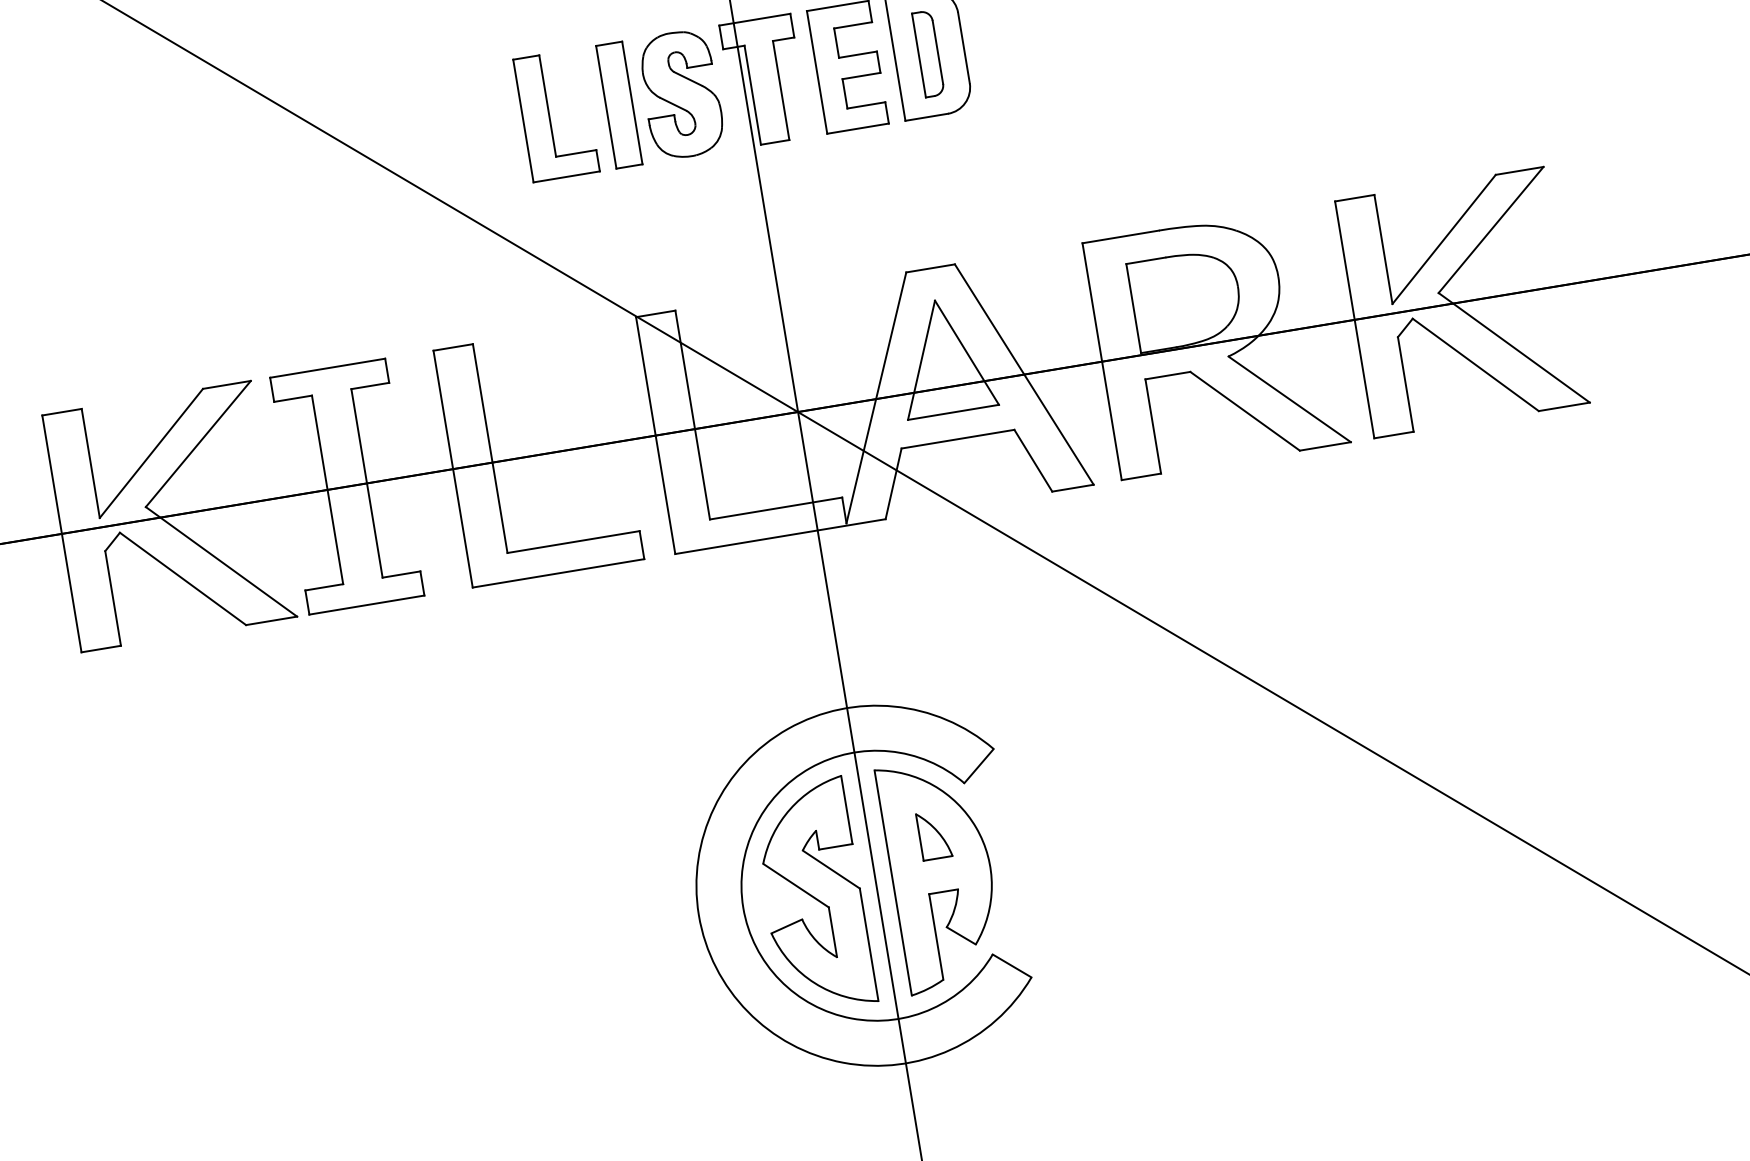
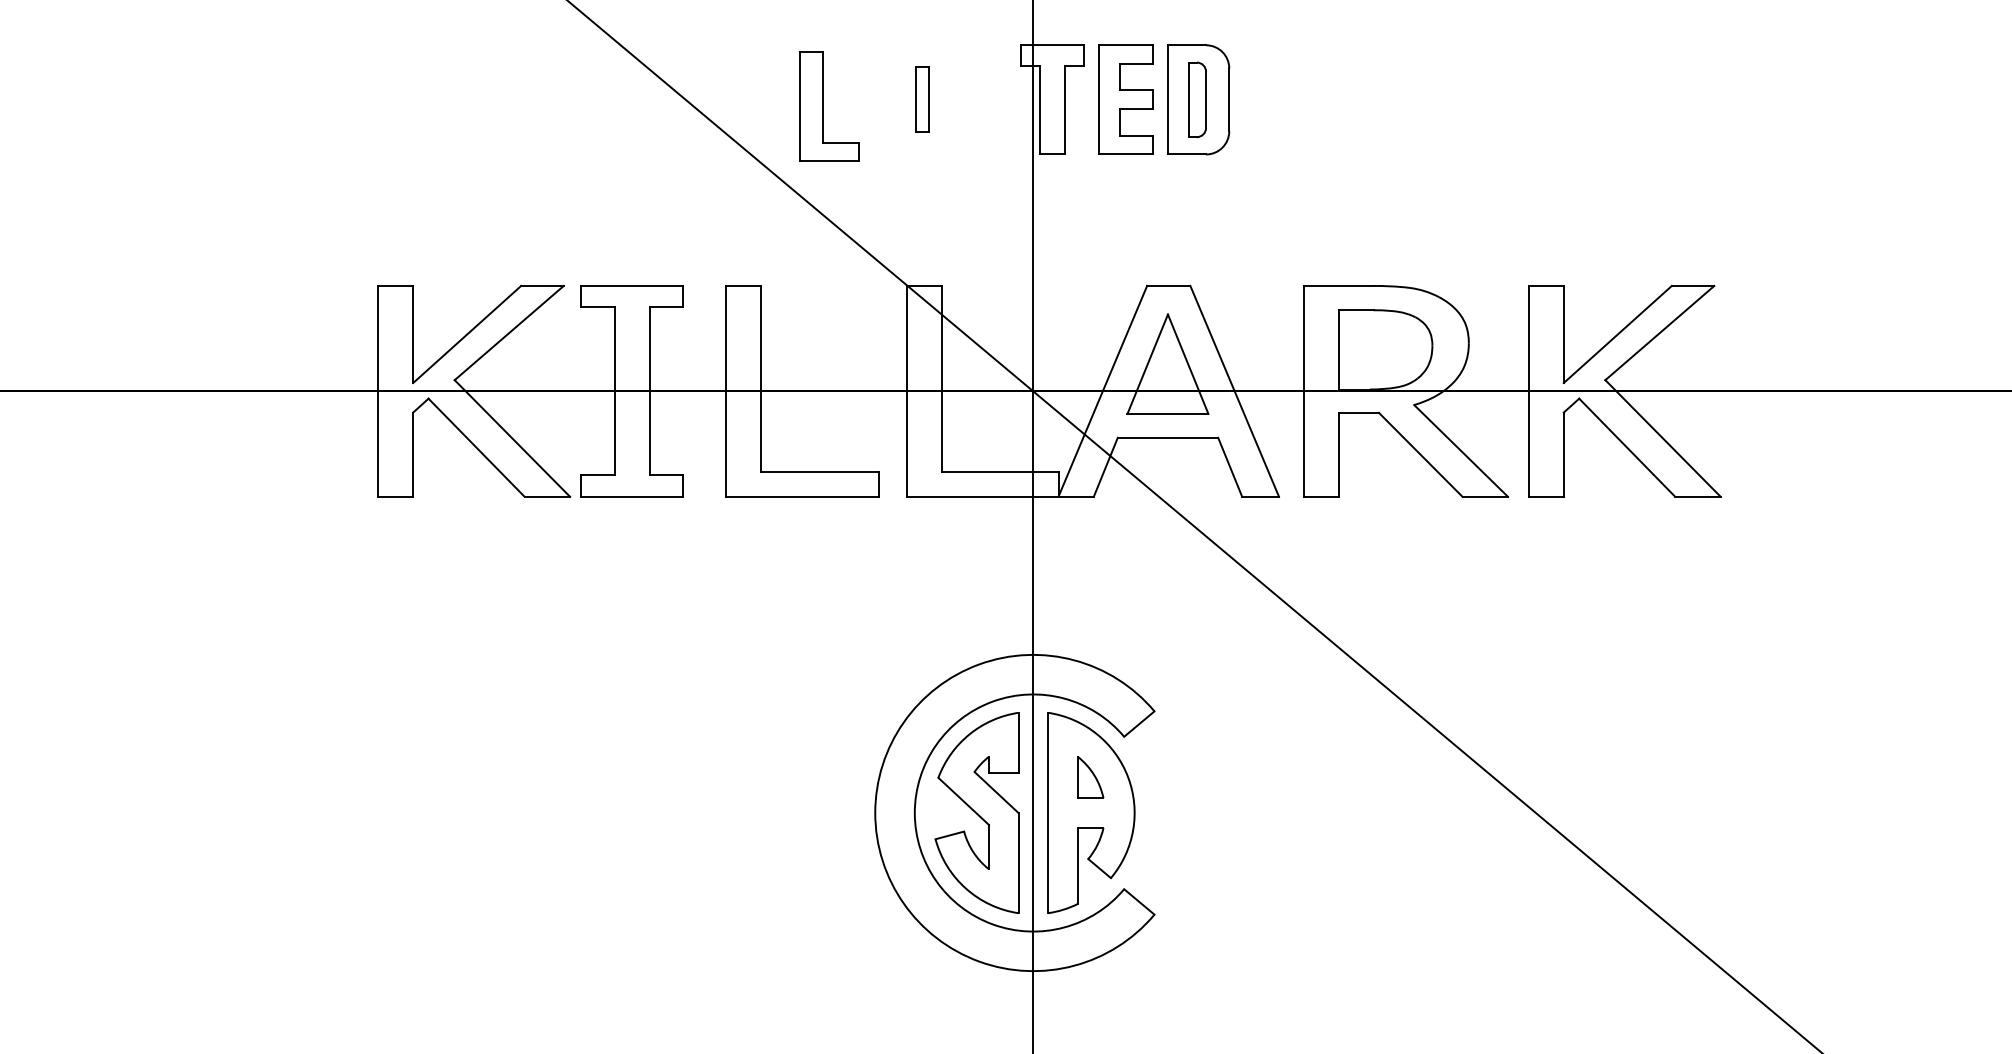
part: (681, 94) -> (977, 99), removed
part: (619, 104) -> (922, 99), size x0.6
part: (556, 115) -> (829, 106), moved

